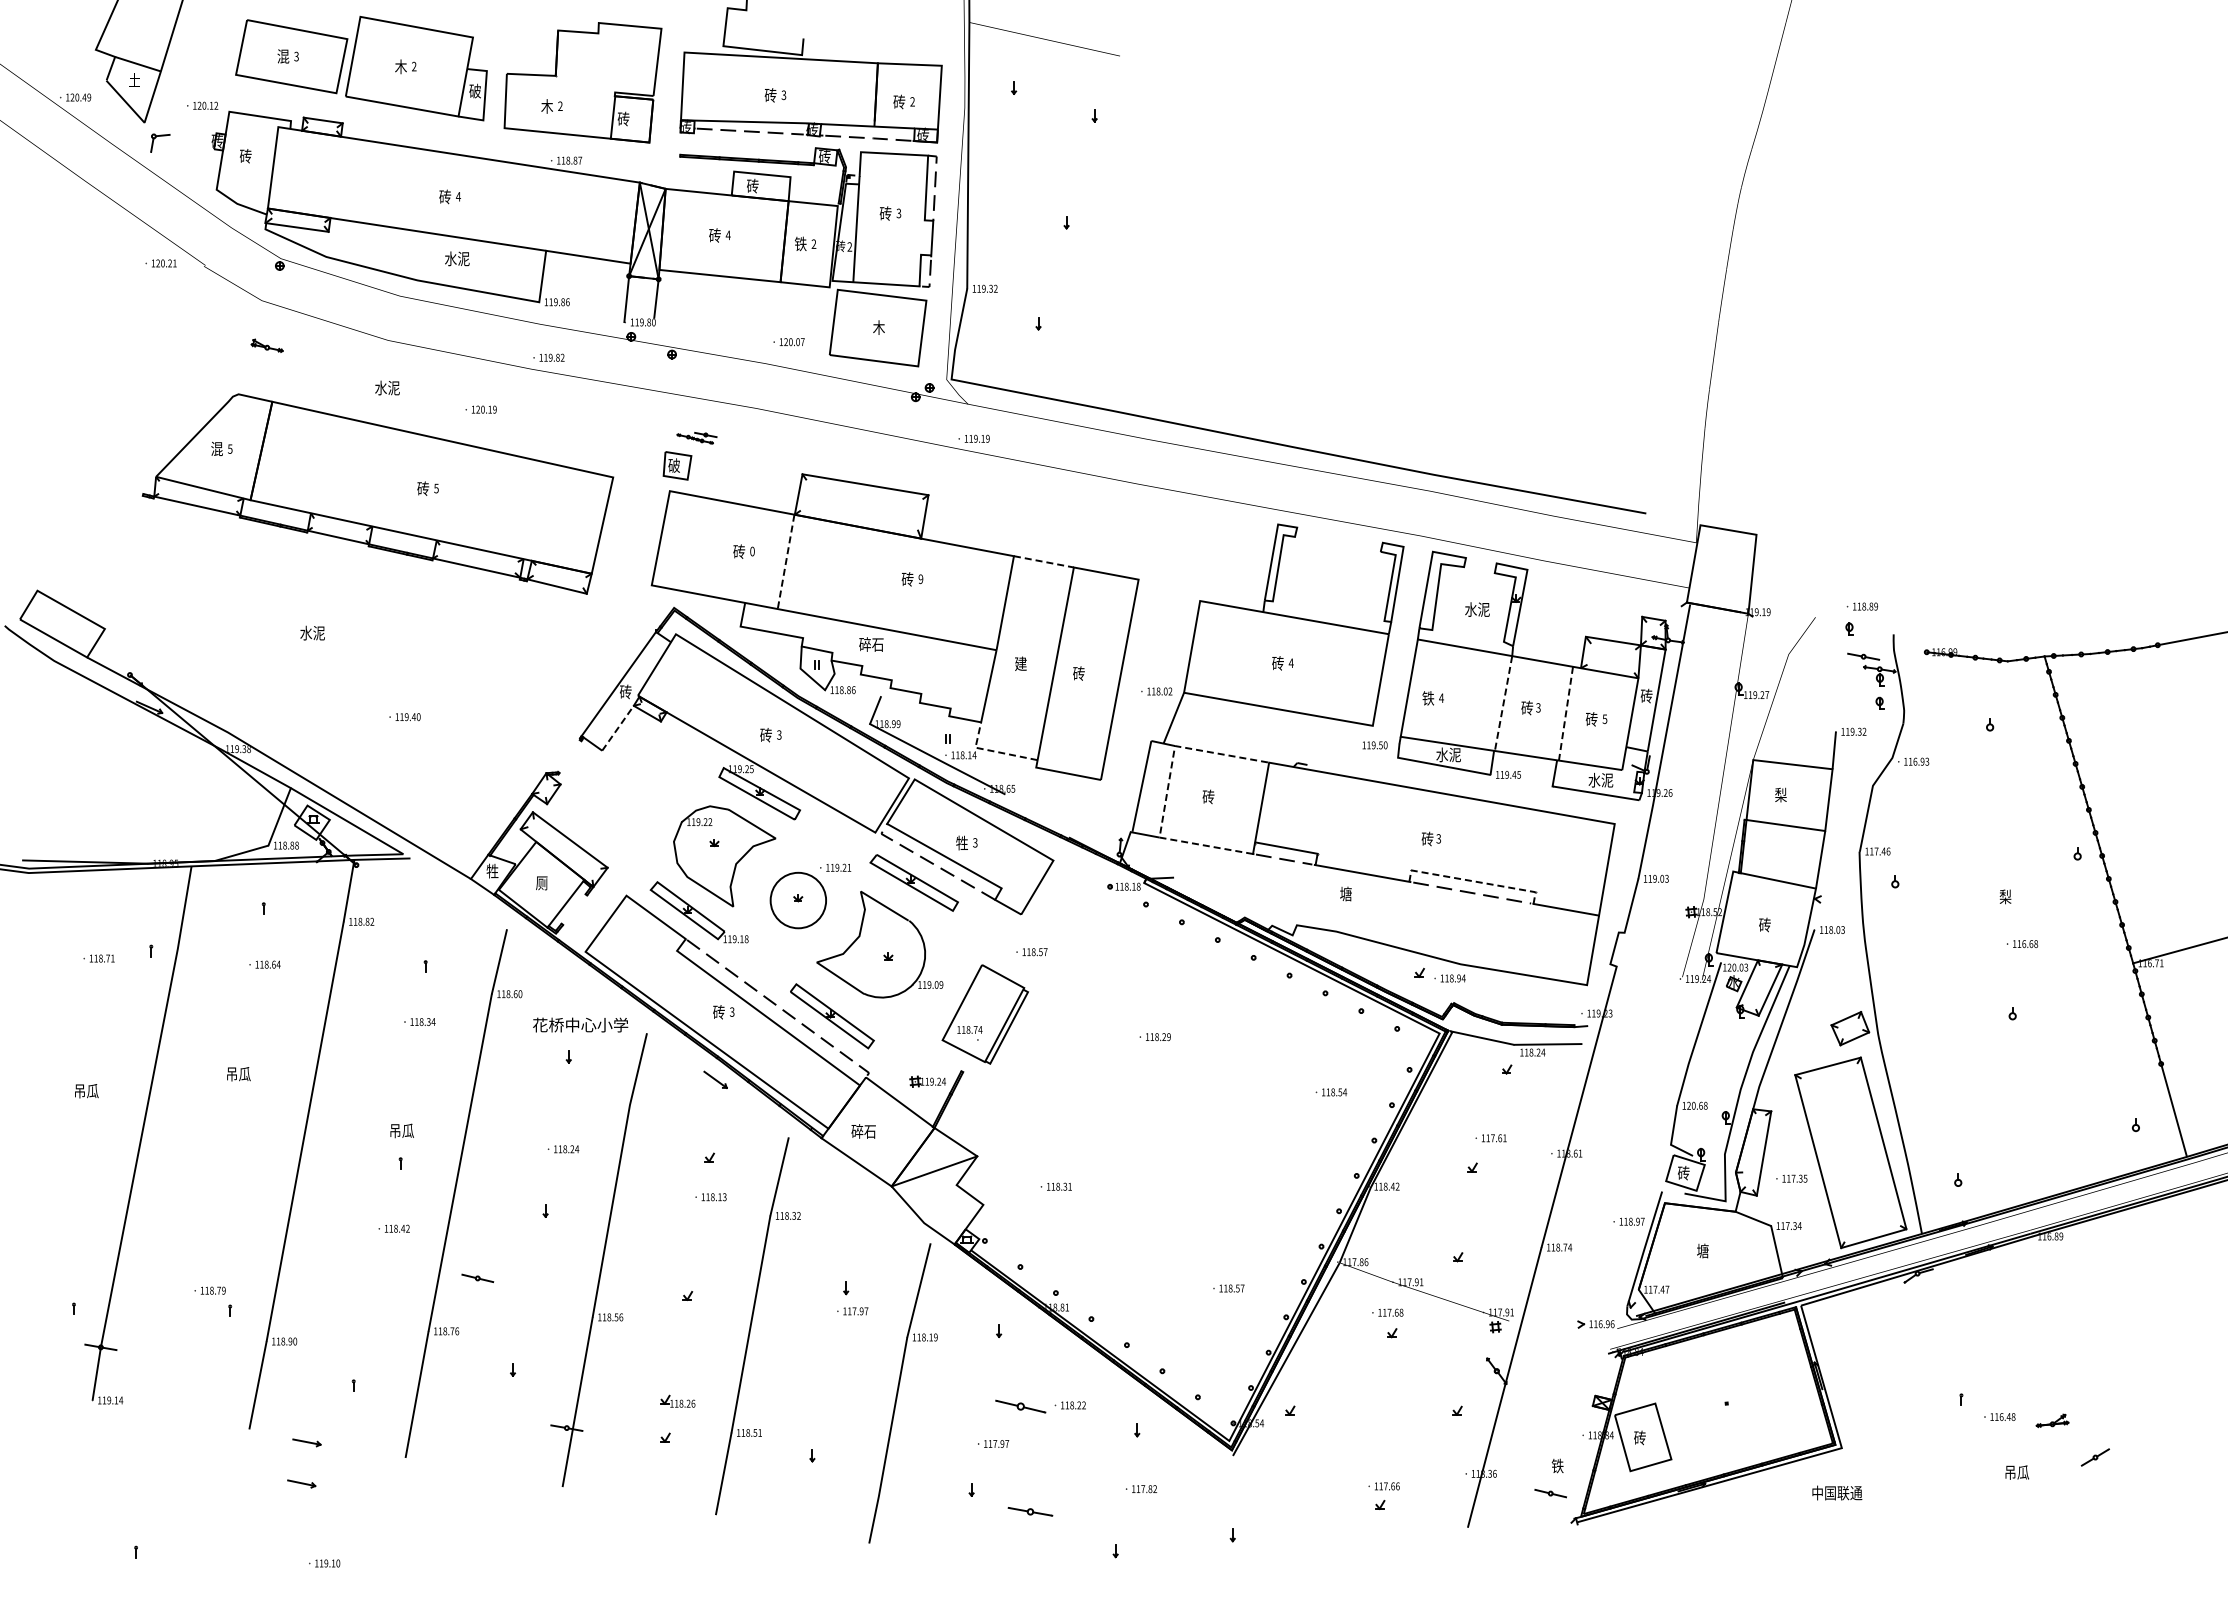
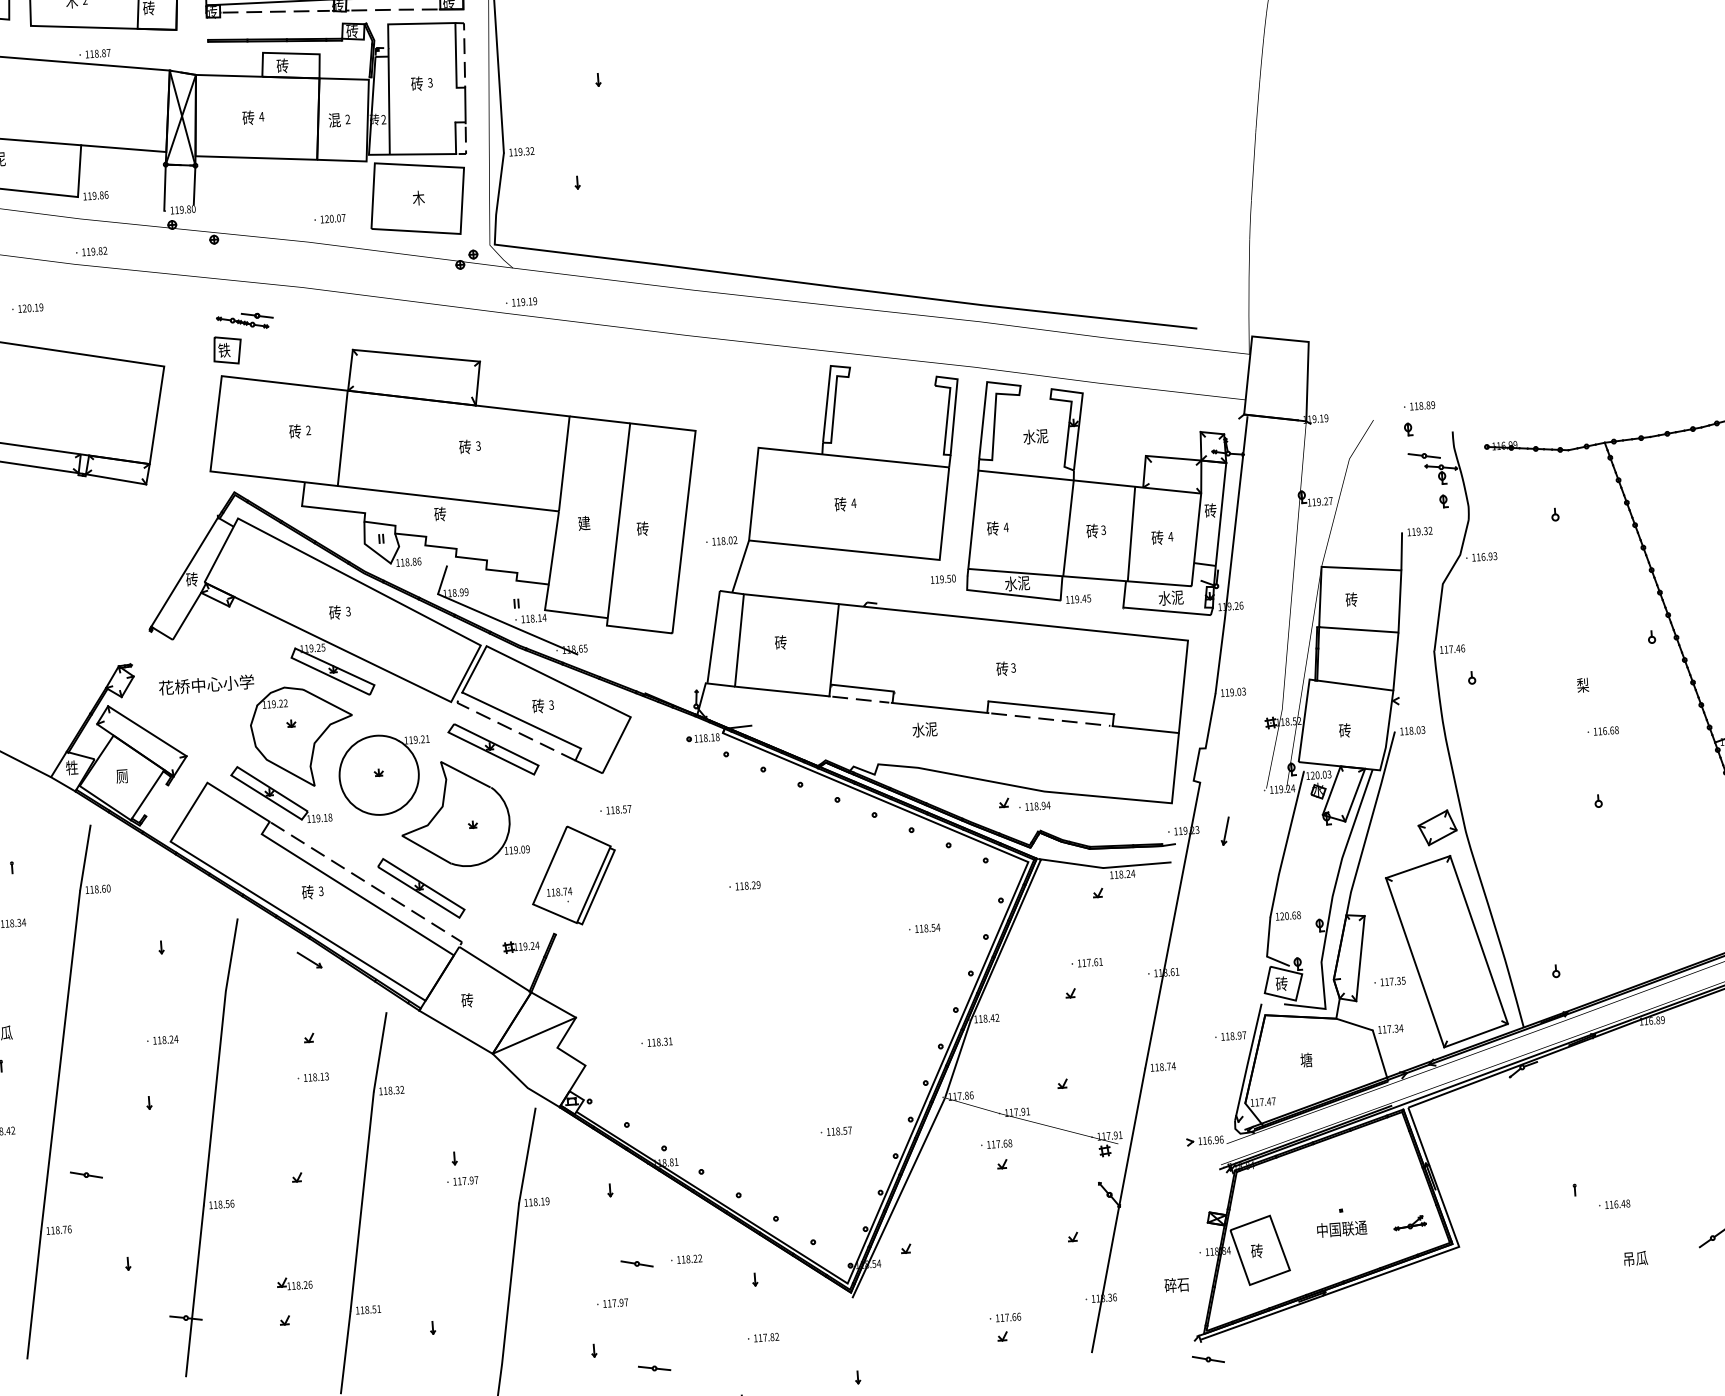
text: (800, 243) -> (334, 119), 铁 -> 混
part: (696, 438) -> (244, 321), size x1.43
text: (673, 465) -> (223, 350), 破 -> 铁
text: (752, 551) -> (308, 430), 0 -> 2
line: (786, 561) -> (343, 437), dashed -> solid
line: (1044, 561) -> (600, 419), dashed -> solid
text: (920, 579) -> (478, 446), 9 -> 3
text: (871, 644) -> (433, 514), 碎石 -> 砖
text: (1428, 698) -> (993, 528), 铁 -> 砖
line: (1503, 704) -> (1068, 529), dashed -> solid
line: (1565, 714) -> (1131, 534), dashed -> solid
text: (1604, 719) -> (1170, 537), 5 -> 4
line: (618, 727) -> (187, 615), dashed -> solid
line: (992, 751) -> (562, 612), dashed -> solid
line: (1167, 791) -> (739, 640), dashed -> solid
text: (1780, 794) -> (1351, 599), 梨 -> 砖
text: (961, 842) -> (537, 705), 牲 -> 砖
line: (1473, 881) -> (1051, 708), dashed -> solid
text: (1345, 893) -> (924, 729), 塘 -> 水泥
circle: (798, 900) -> (379, 775), size x1.43
part: (1638, 1016) -> (1225, 830), added
text: (580, 1024) -> (206, 684), moved
text: (863, 1131) -> (460, 1001), 碎石 -> 砖
part: (1020, 1405) -> (636, 1263), size x0.62
part: (2052, 1420) -> (1409, 1222), moved
text: (1557, 1465) -> (1176, 1284), 铁 -> 碎石
text: (1837, 1492) -> (1342, 1228), moved
part: (1550, 1493) -> (1208, 1359), moved
part: (1030, 1511) -> (654, 1368), size x0.71

